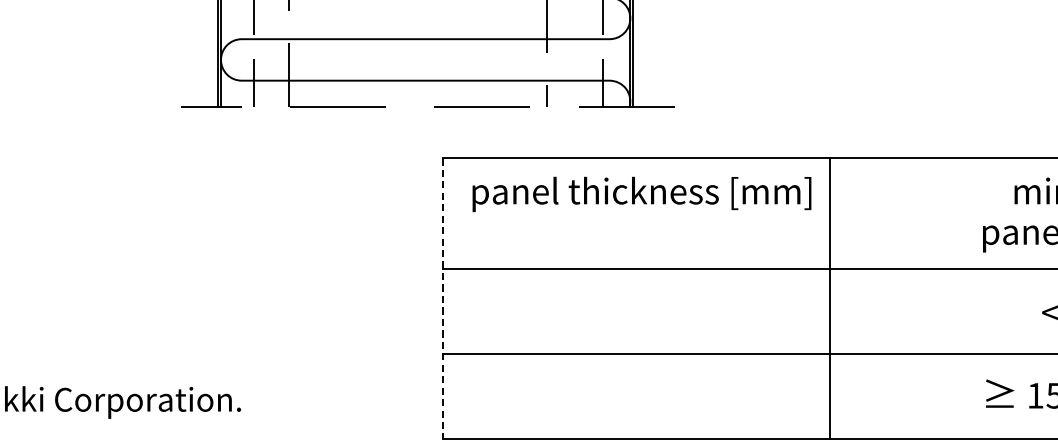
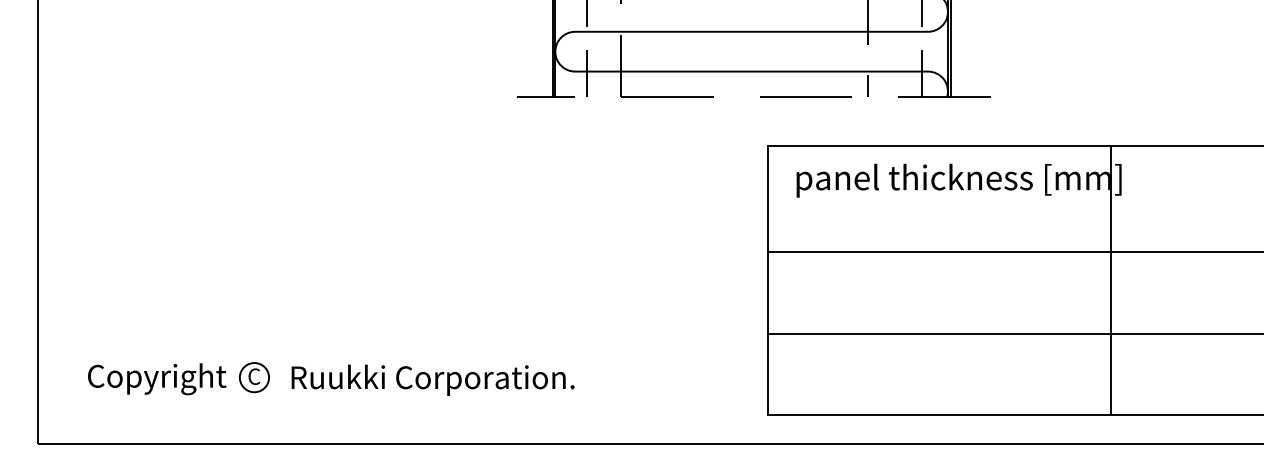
line: (443, 298) -> (768, 280), dashed -> solid
line: (830, 298) -> (1110, 280), moved

